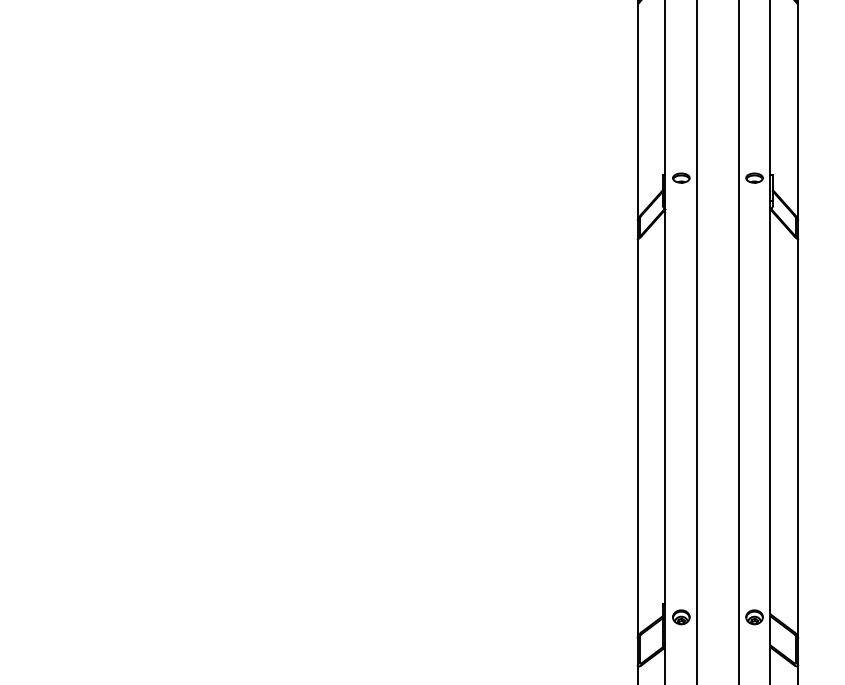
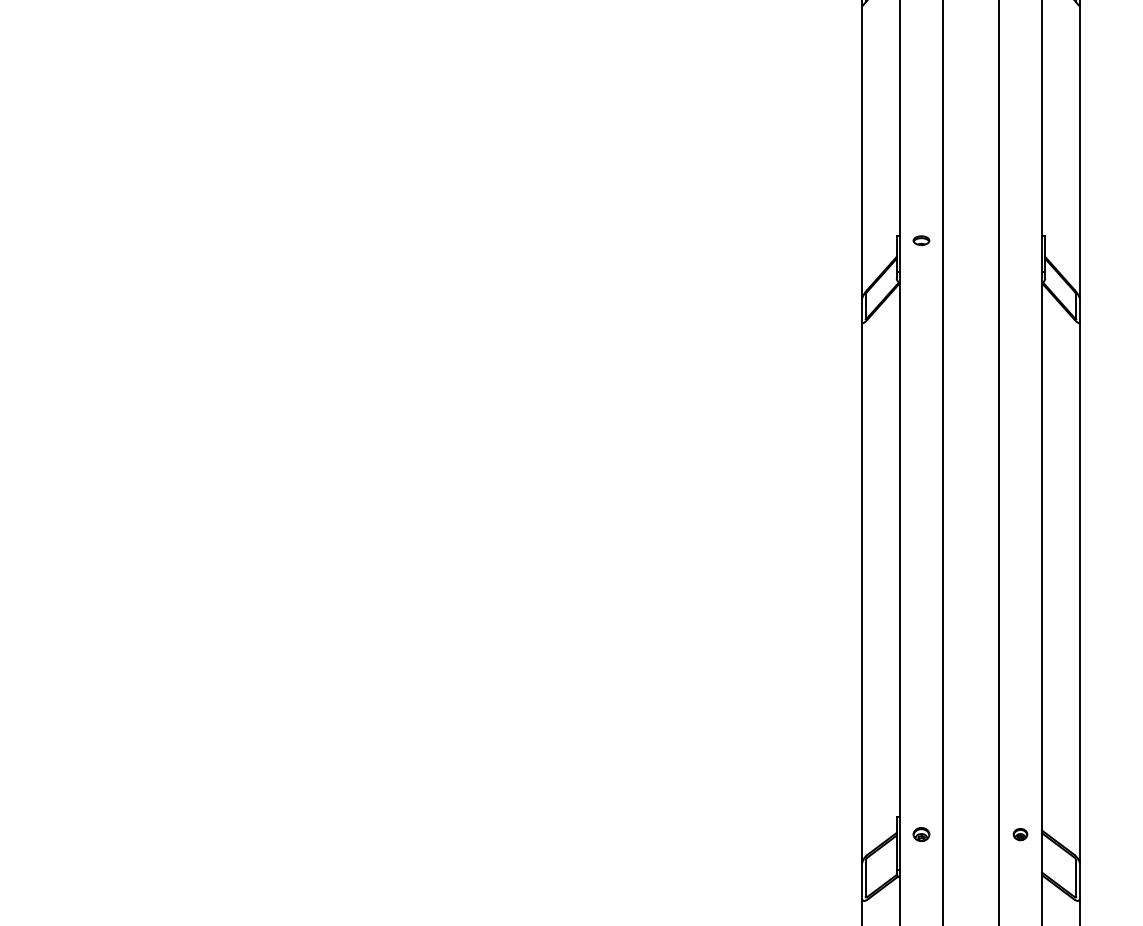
part: (681, 177) -> (921, 240), size x0.7
part: (754, 177) -> (1020, 240), removed
part: (681, 617) -> (921, 834), size x0.7
part: (754, 617) -> (1020, 834), size x0.6

